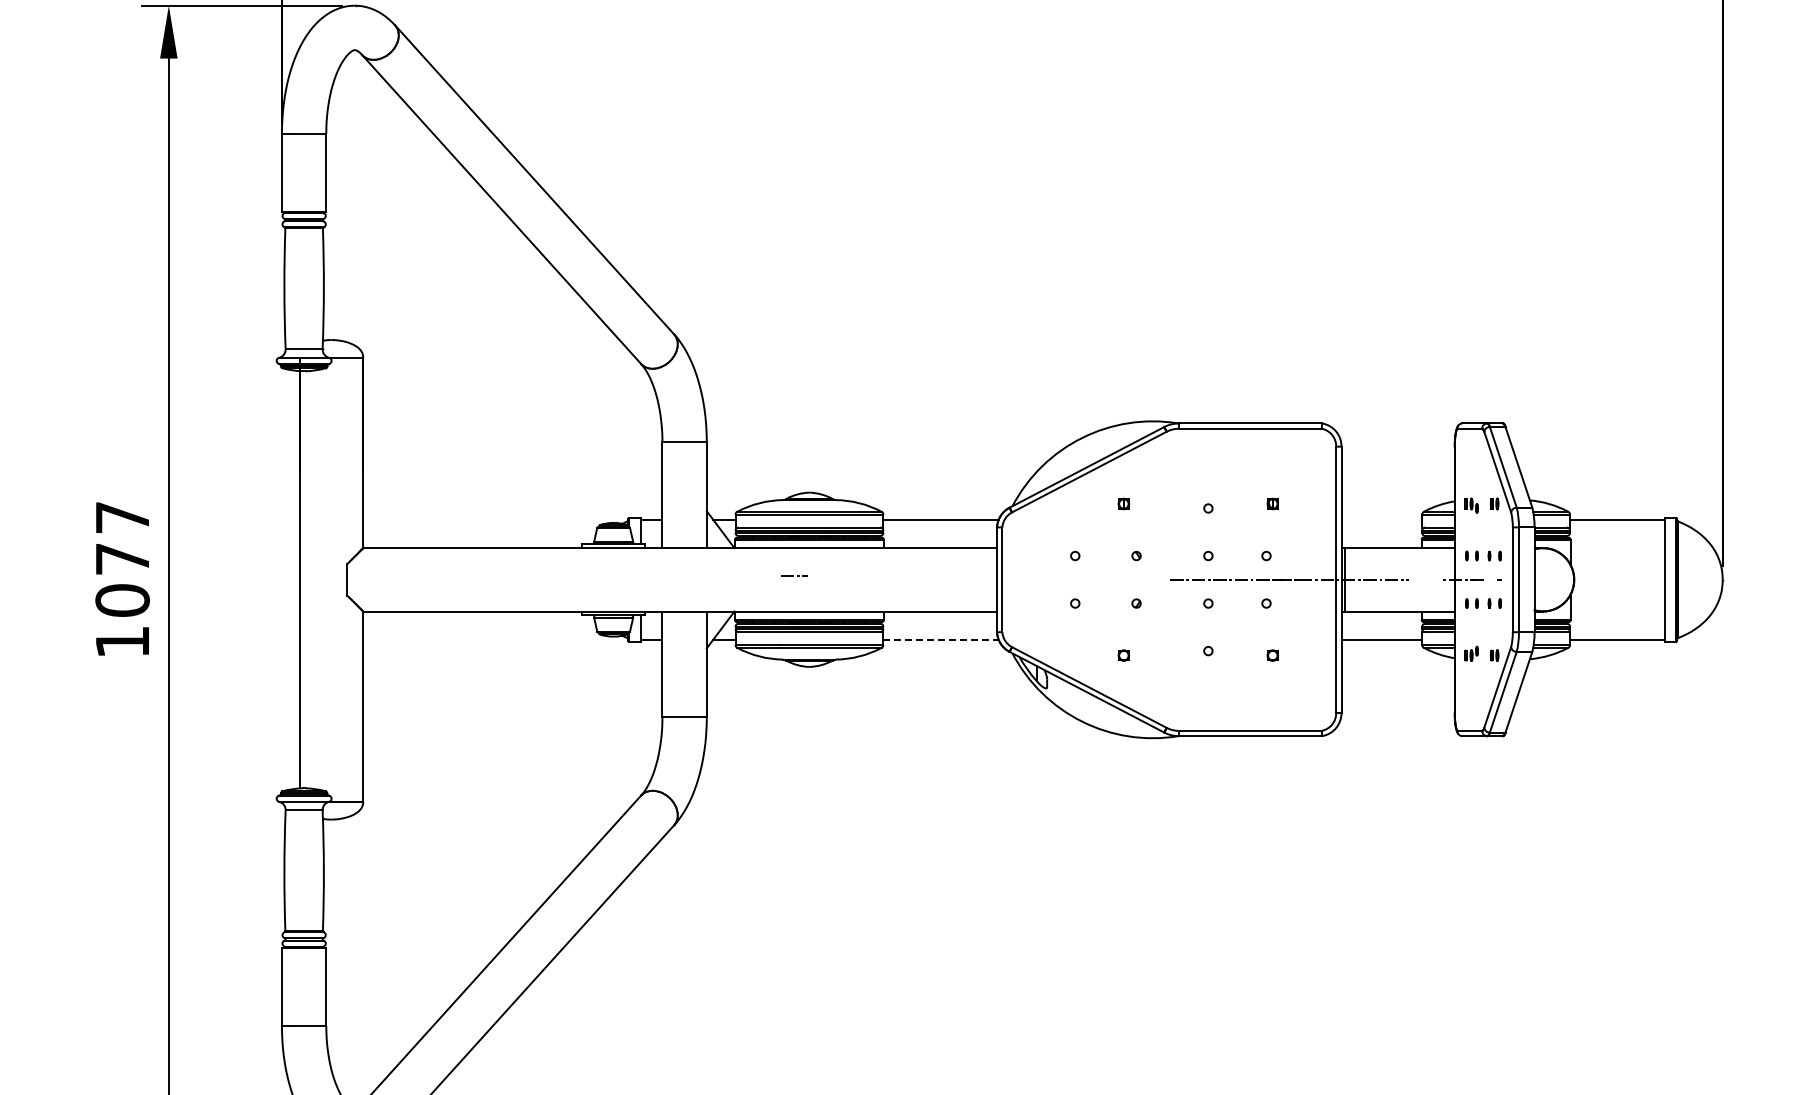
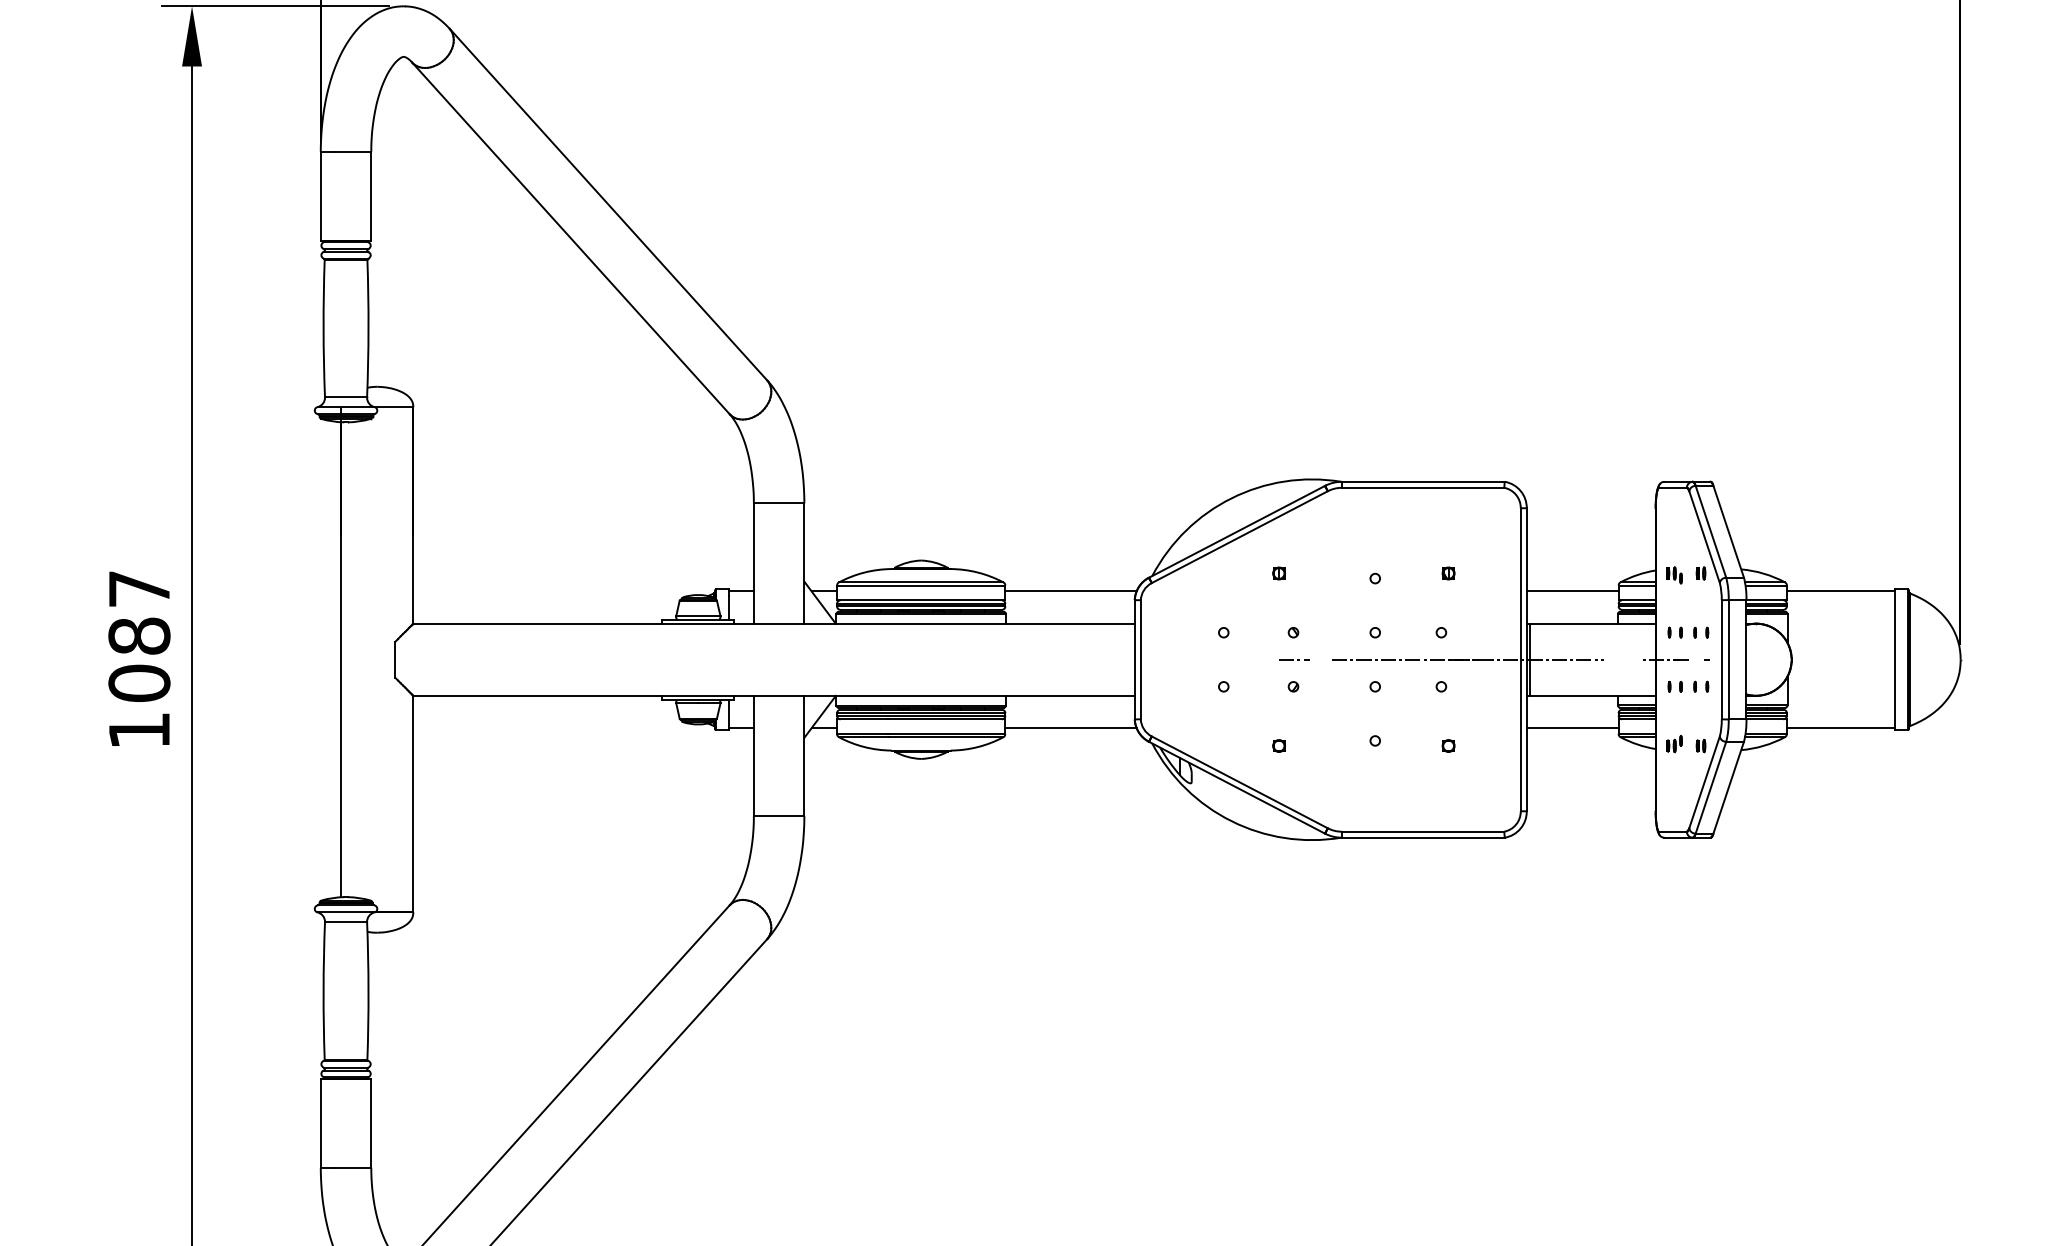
line: (1381, 519) -> (1572, 591), added
text: (122, 558) -> (139, 635), 1077 -> 1087
line: (793, 575) -> (1293, 659), moved
line: (941, 640) -> (1071, 728), dashed -> solid

